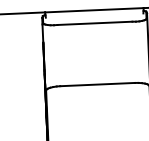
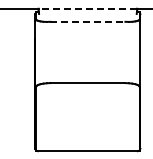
line: (93, 10) -> (87, 8), solid -> dashed
line: (95, 22) -> (88, 21), solid -> dashed

